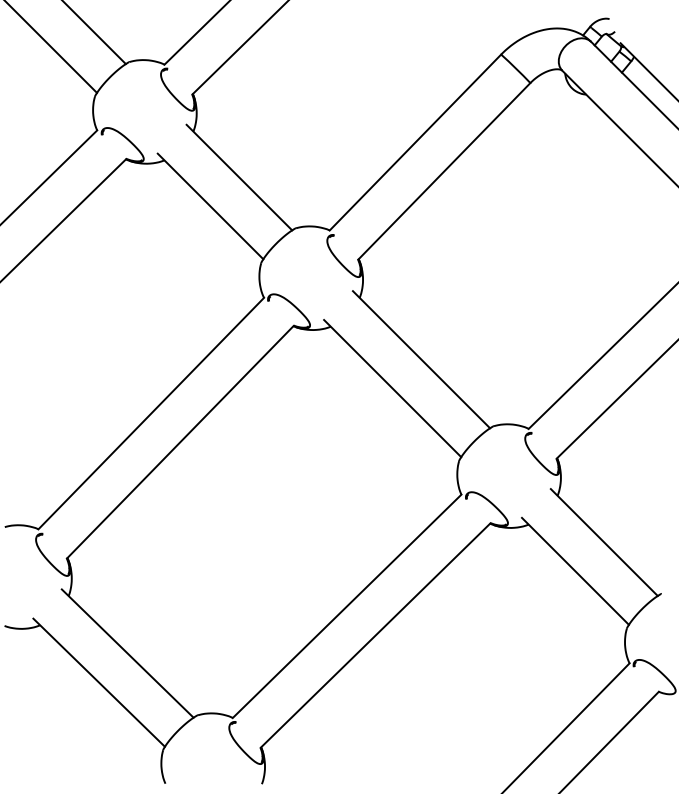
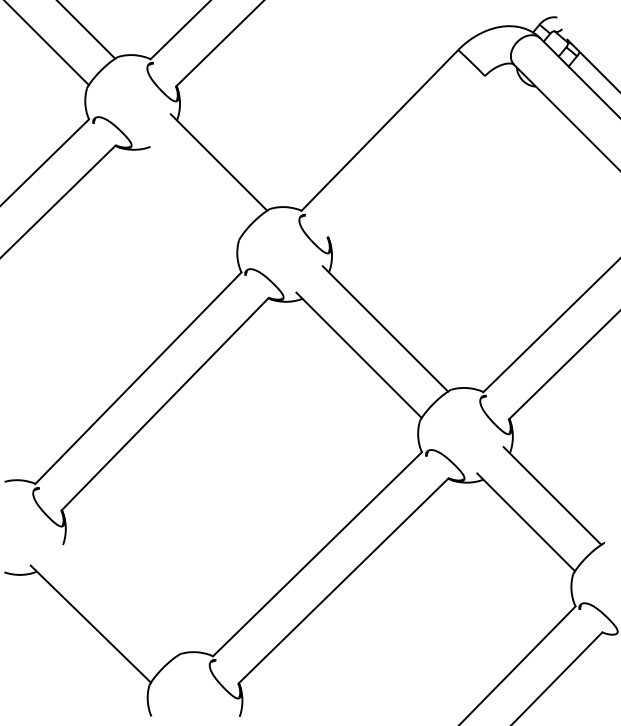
line: (444, 171) -> (406, 156), removed
line: (210, 206) -> (192, 188), removed
line: (127, 653) -> (116, 597), removed

